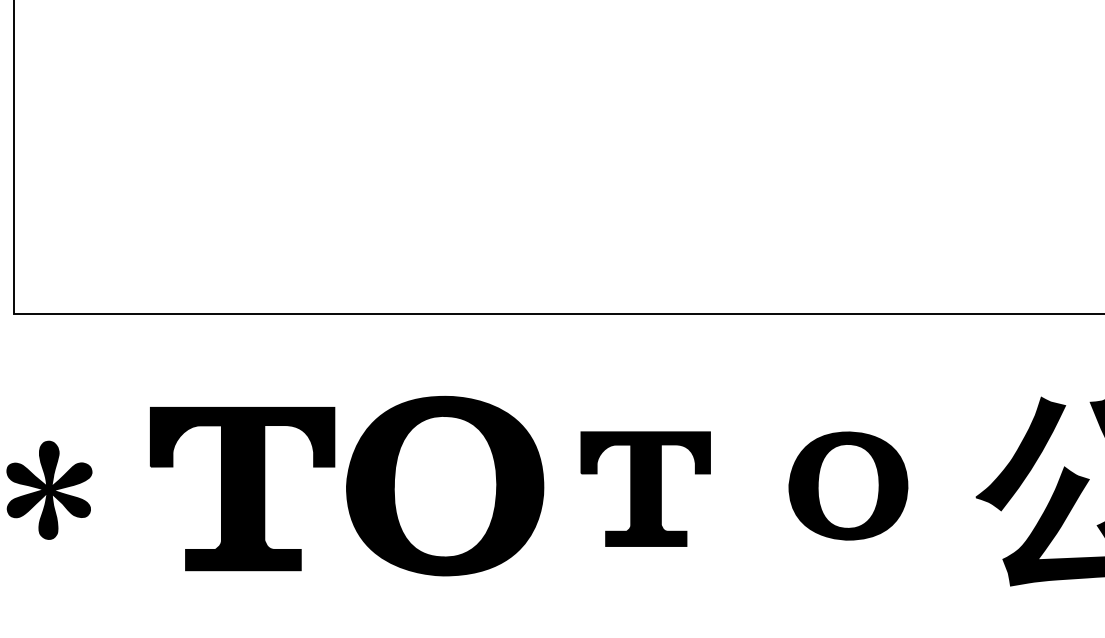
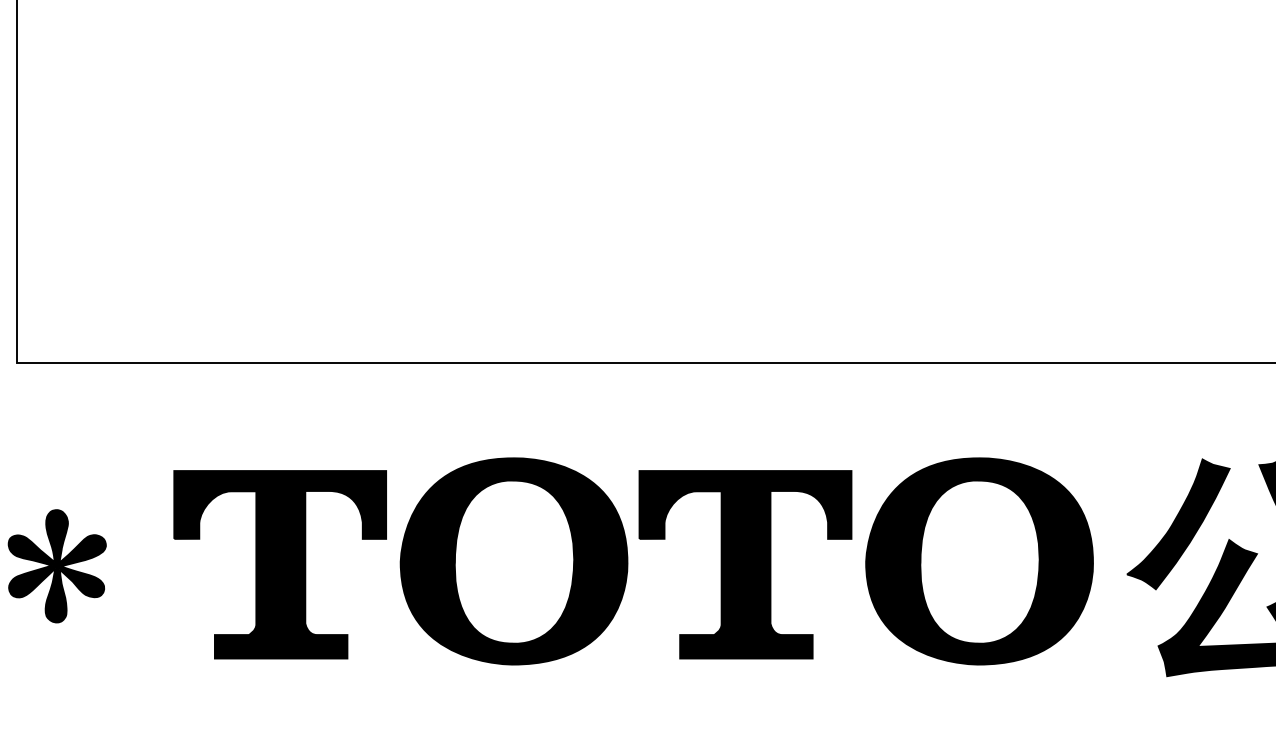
part: (848, 485) -> (979, 560), size x1.67
part: (645, 489) -> (745, 565), size x1.43

